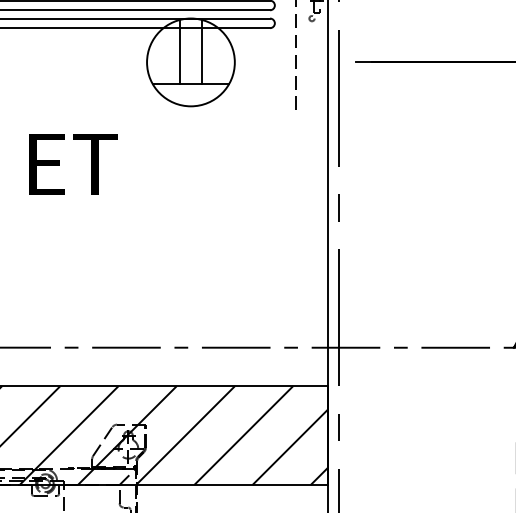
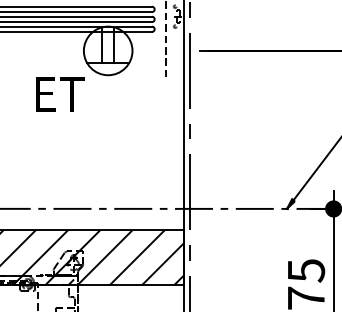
text: (74, 164) -> (60, 94), moved

